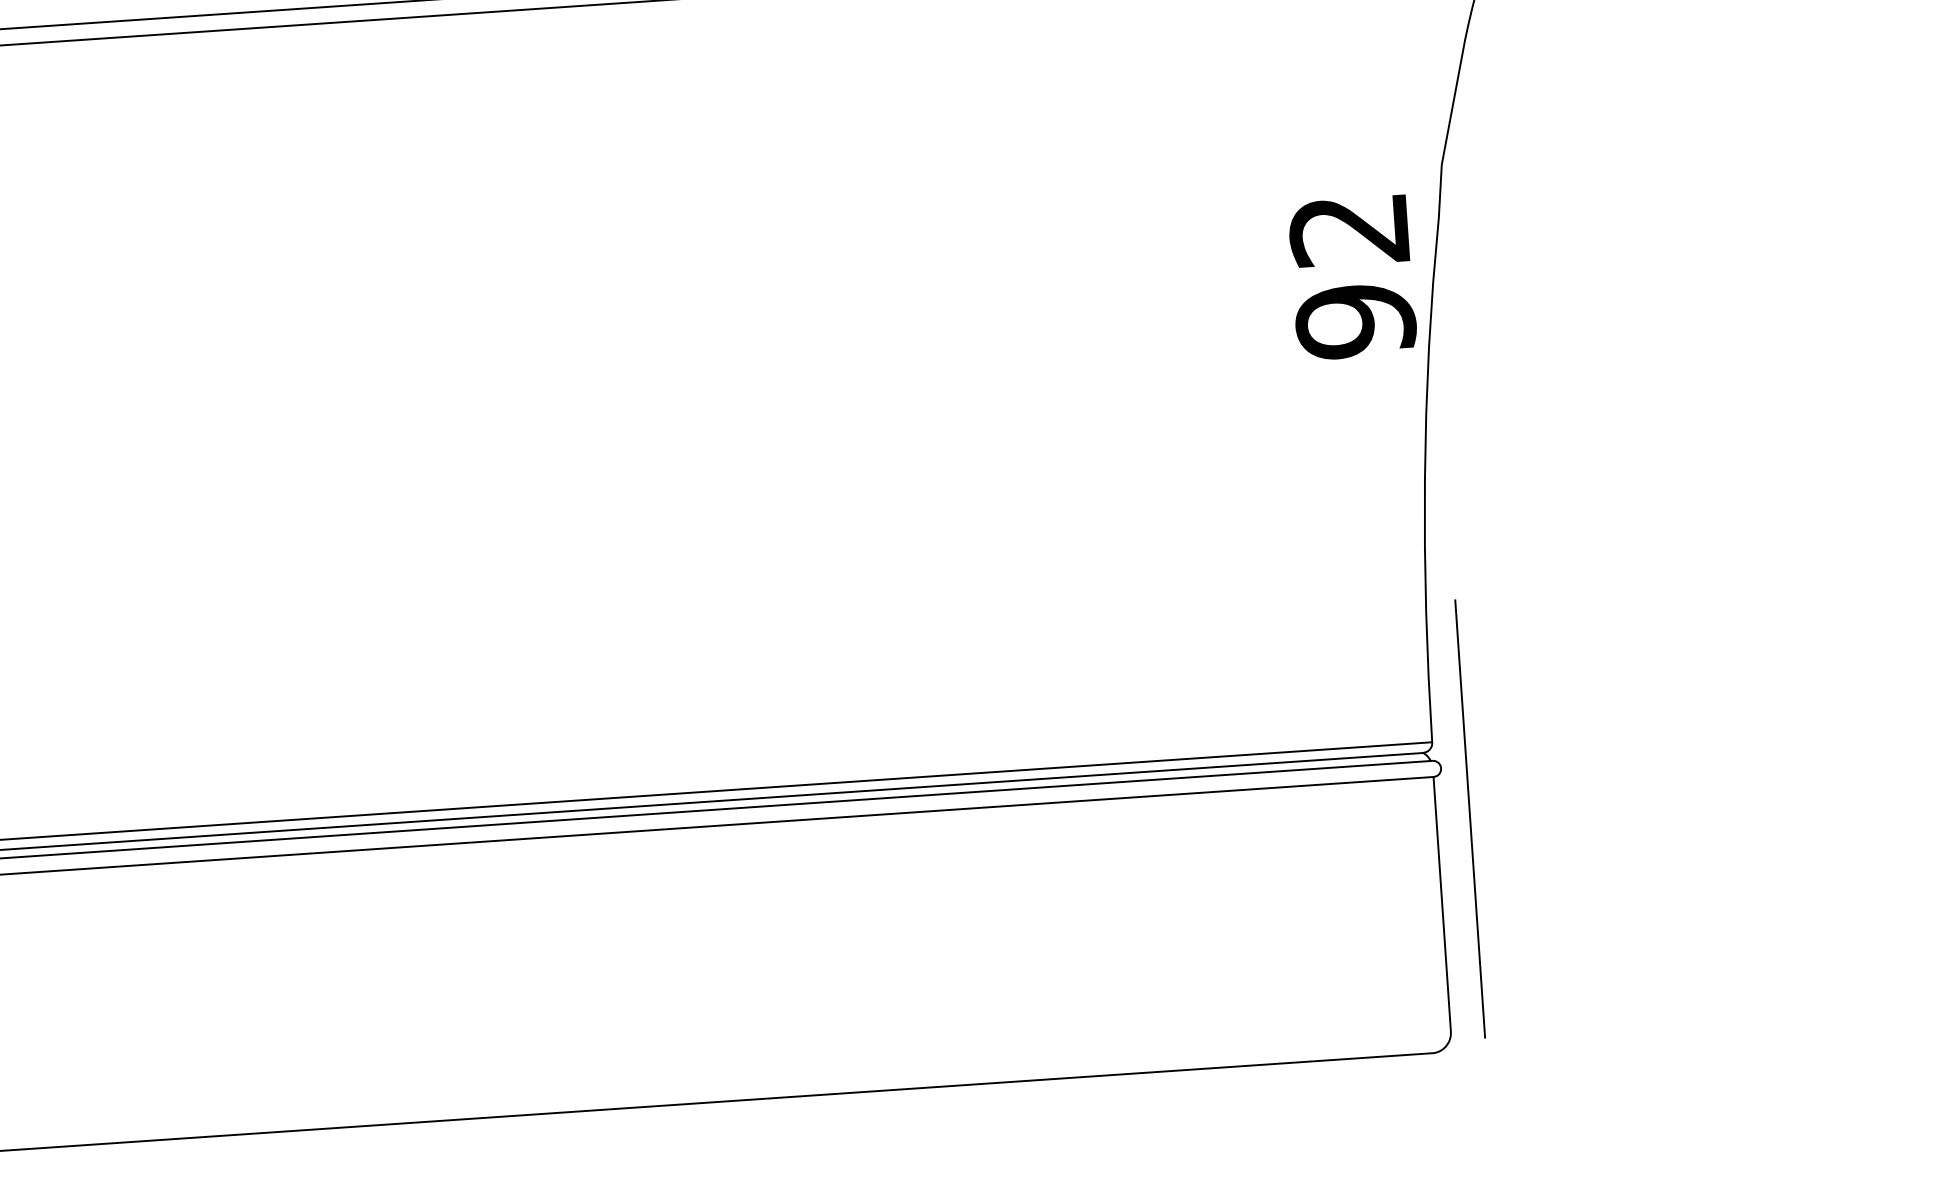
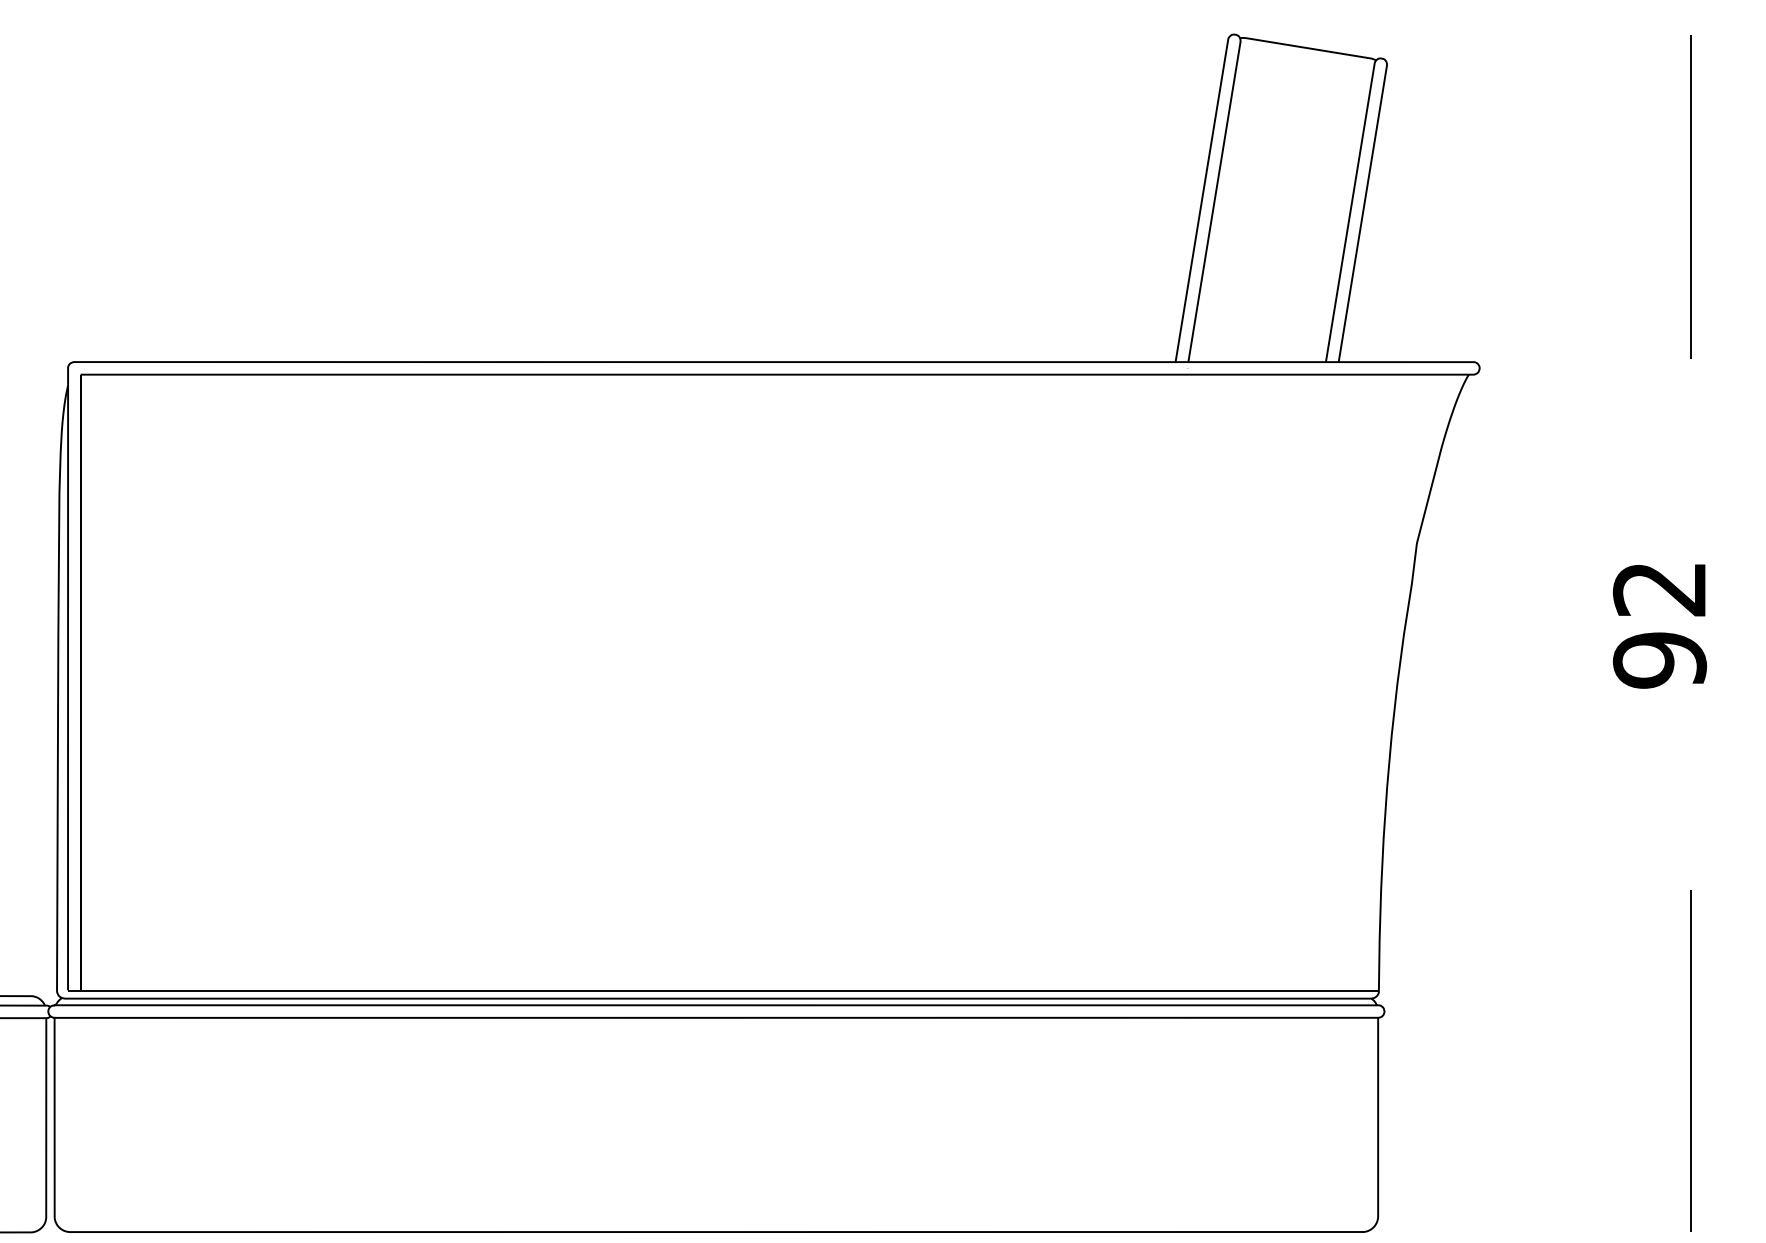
text: (1352, 278) -> (1659, 626), moved
line: (1469, 818) -> (1690, 1060), moved

